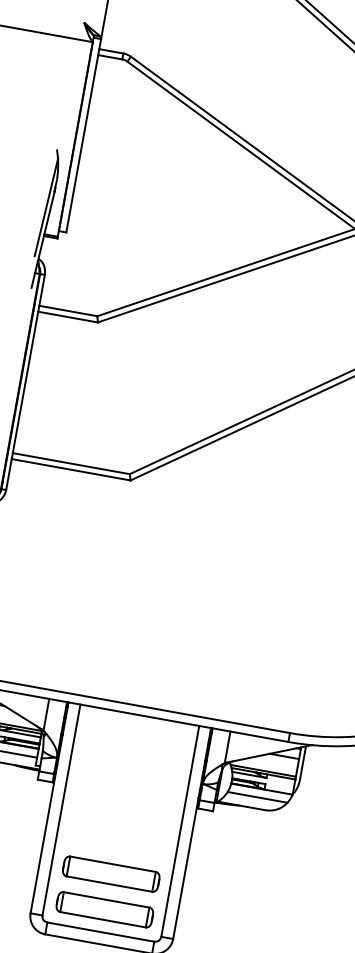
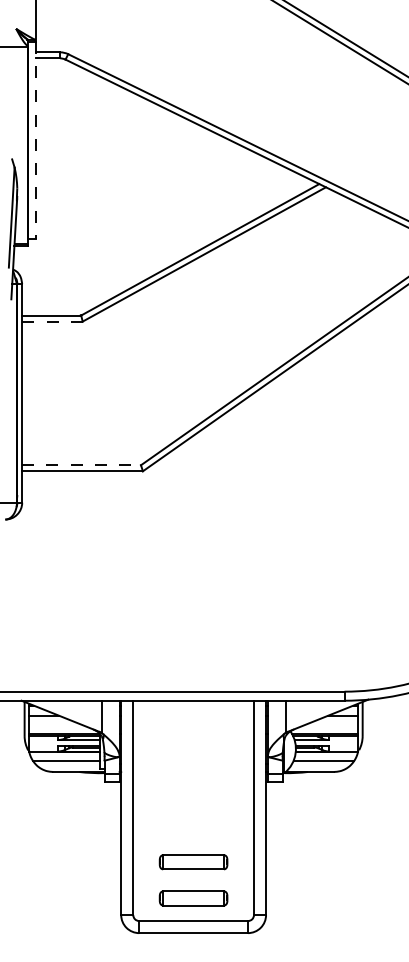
line: (83, 135) -> (35, 140), solid -> dashed
line: (67, 316) -> (51, 321), solid -> dashed
line: (72, 464) -> (82, 465), solid -> dashed
part: (111, 874) -> (193, 862), size x0.7
part: (104, 909) -> (193, 898), size x0.7

